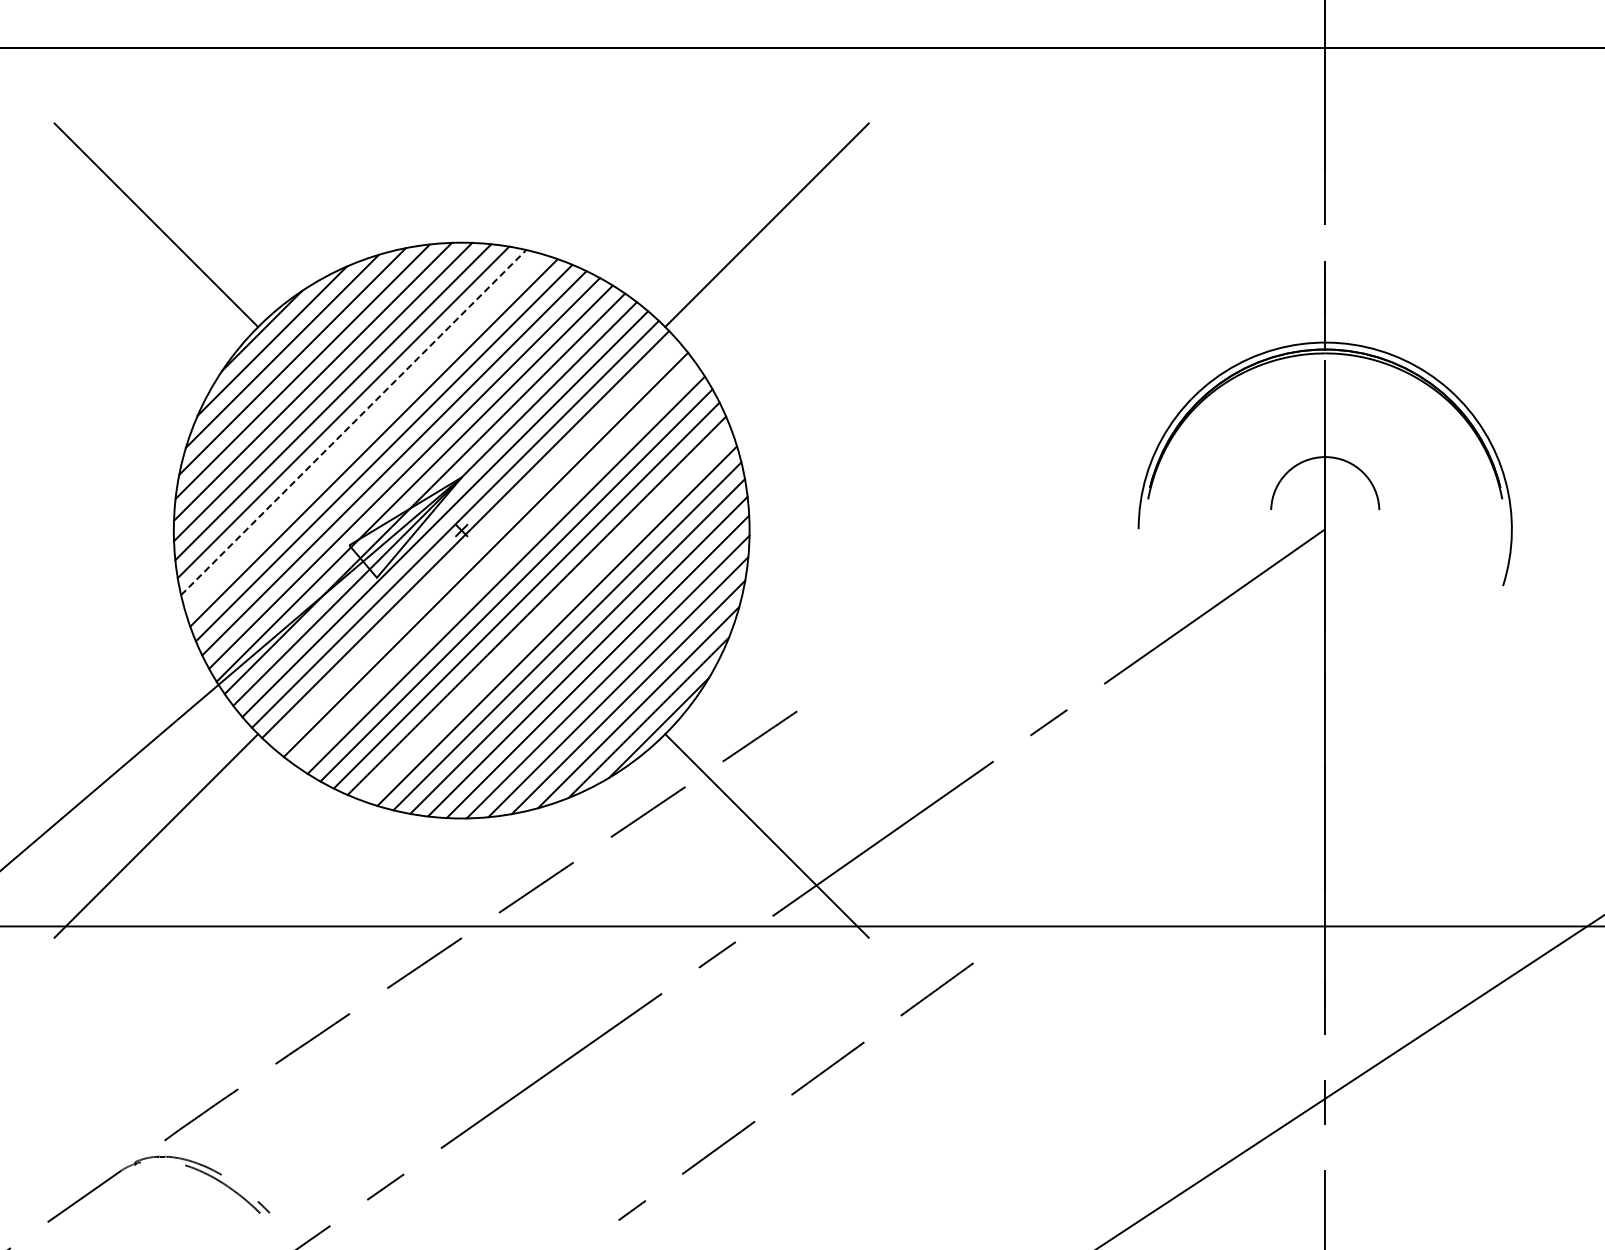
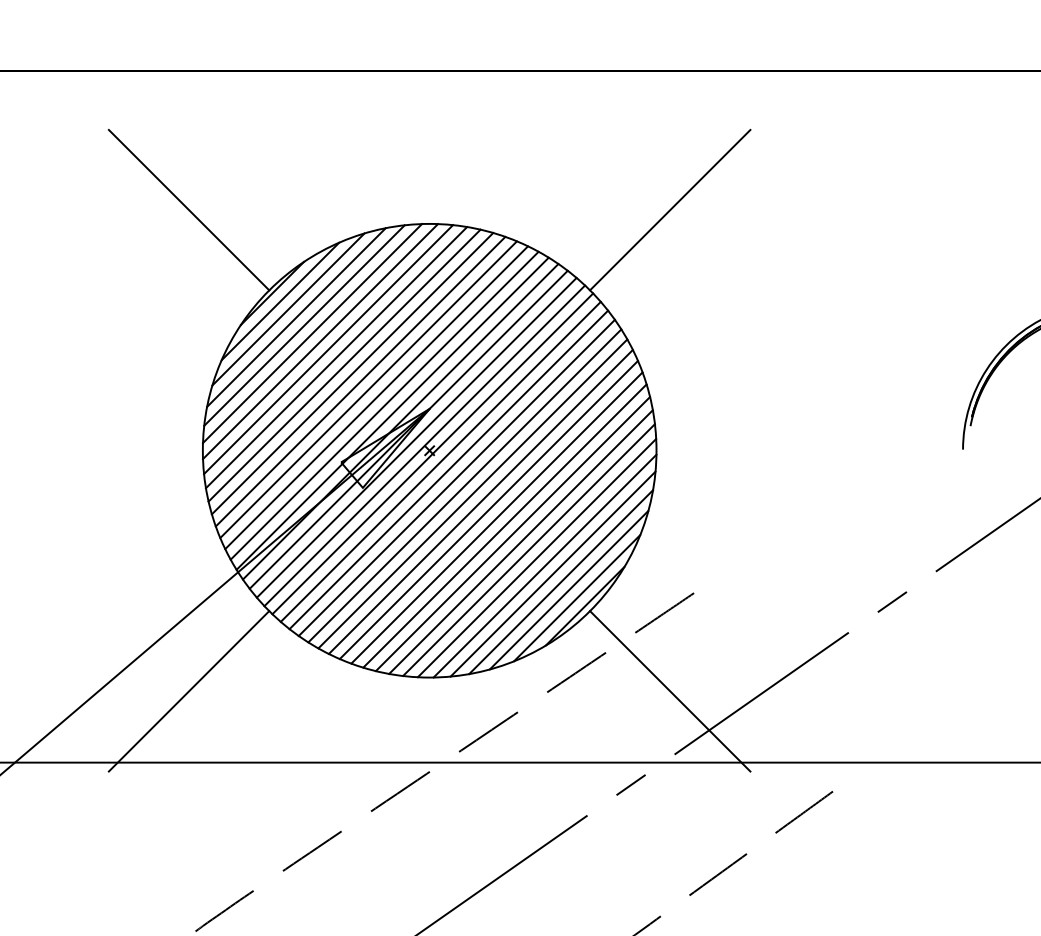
line: (354, 422) -> (345, 365), dashed -> solid
line: (363, 432) -> (352, 373), added
line: (475, 544) -> (440, 461), added
line: (495, 564) -> (456, 477), added
line: (546, 615) -> (496, 517), added

